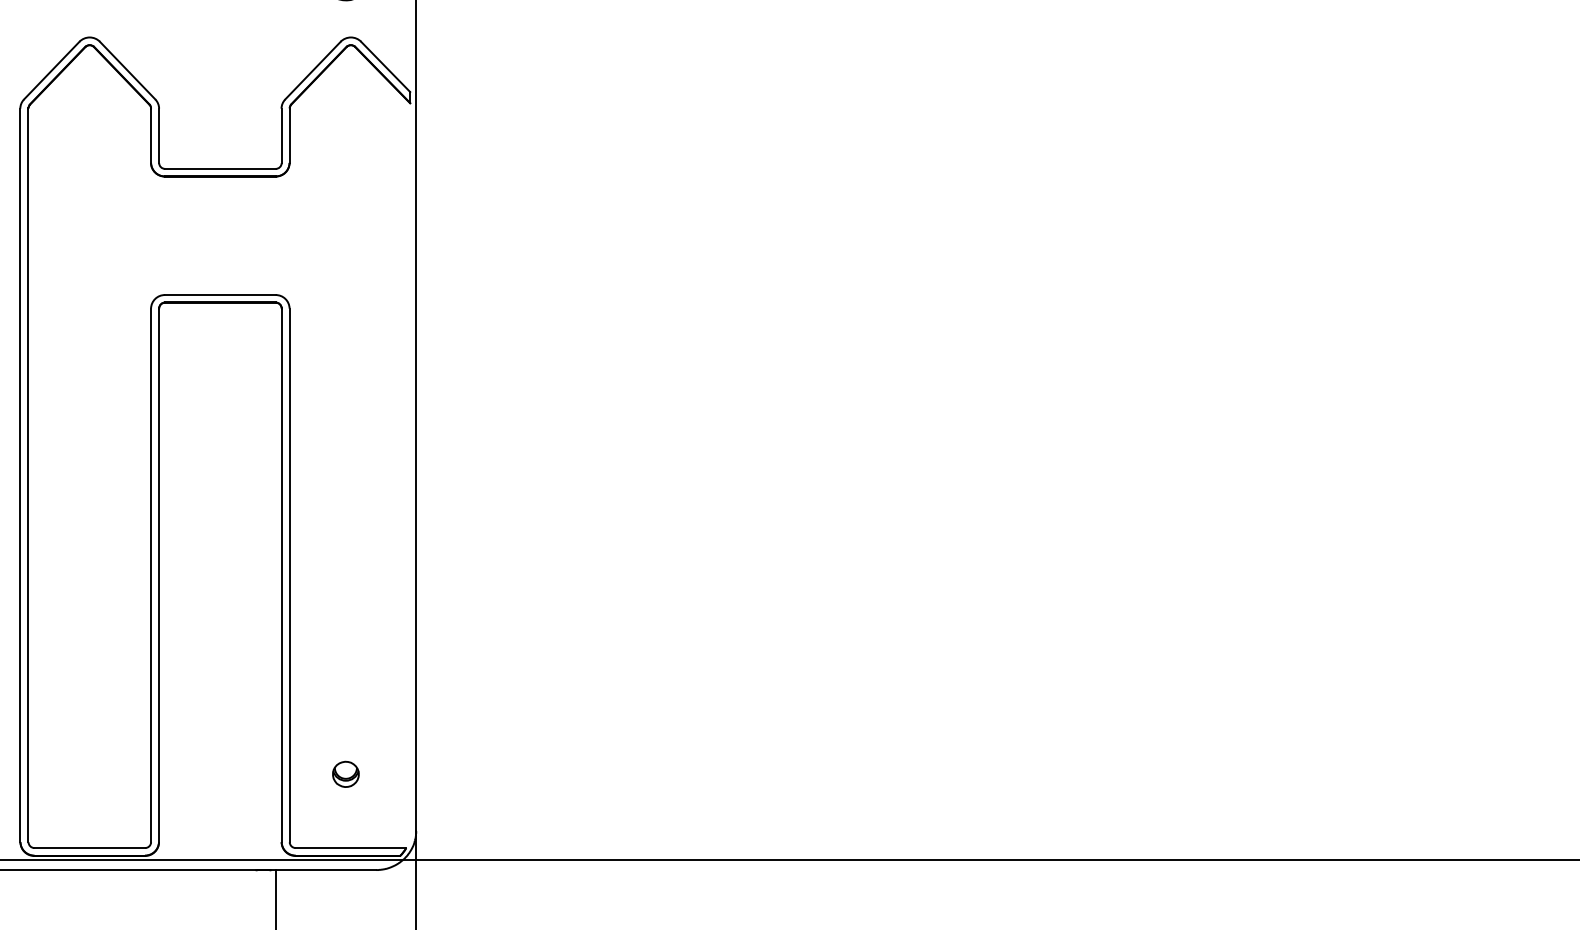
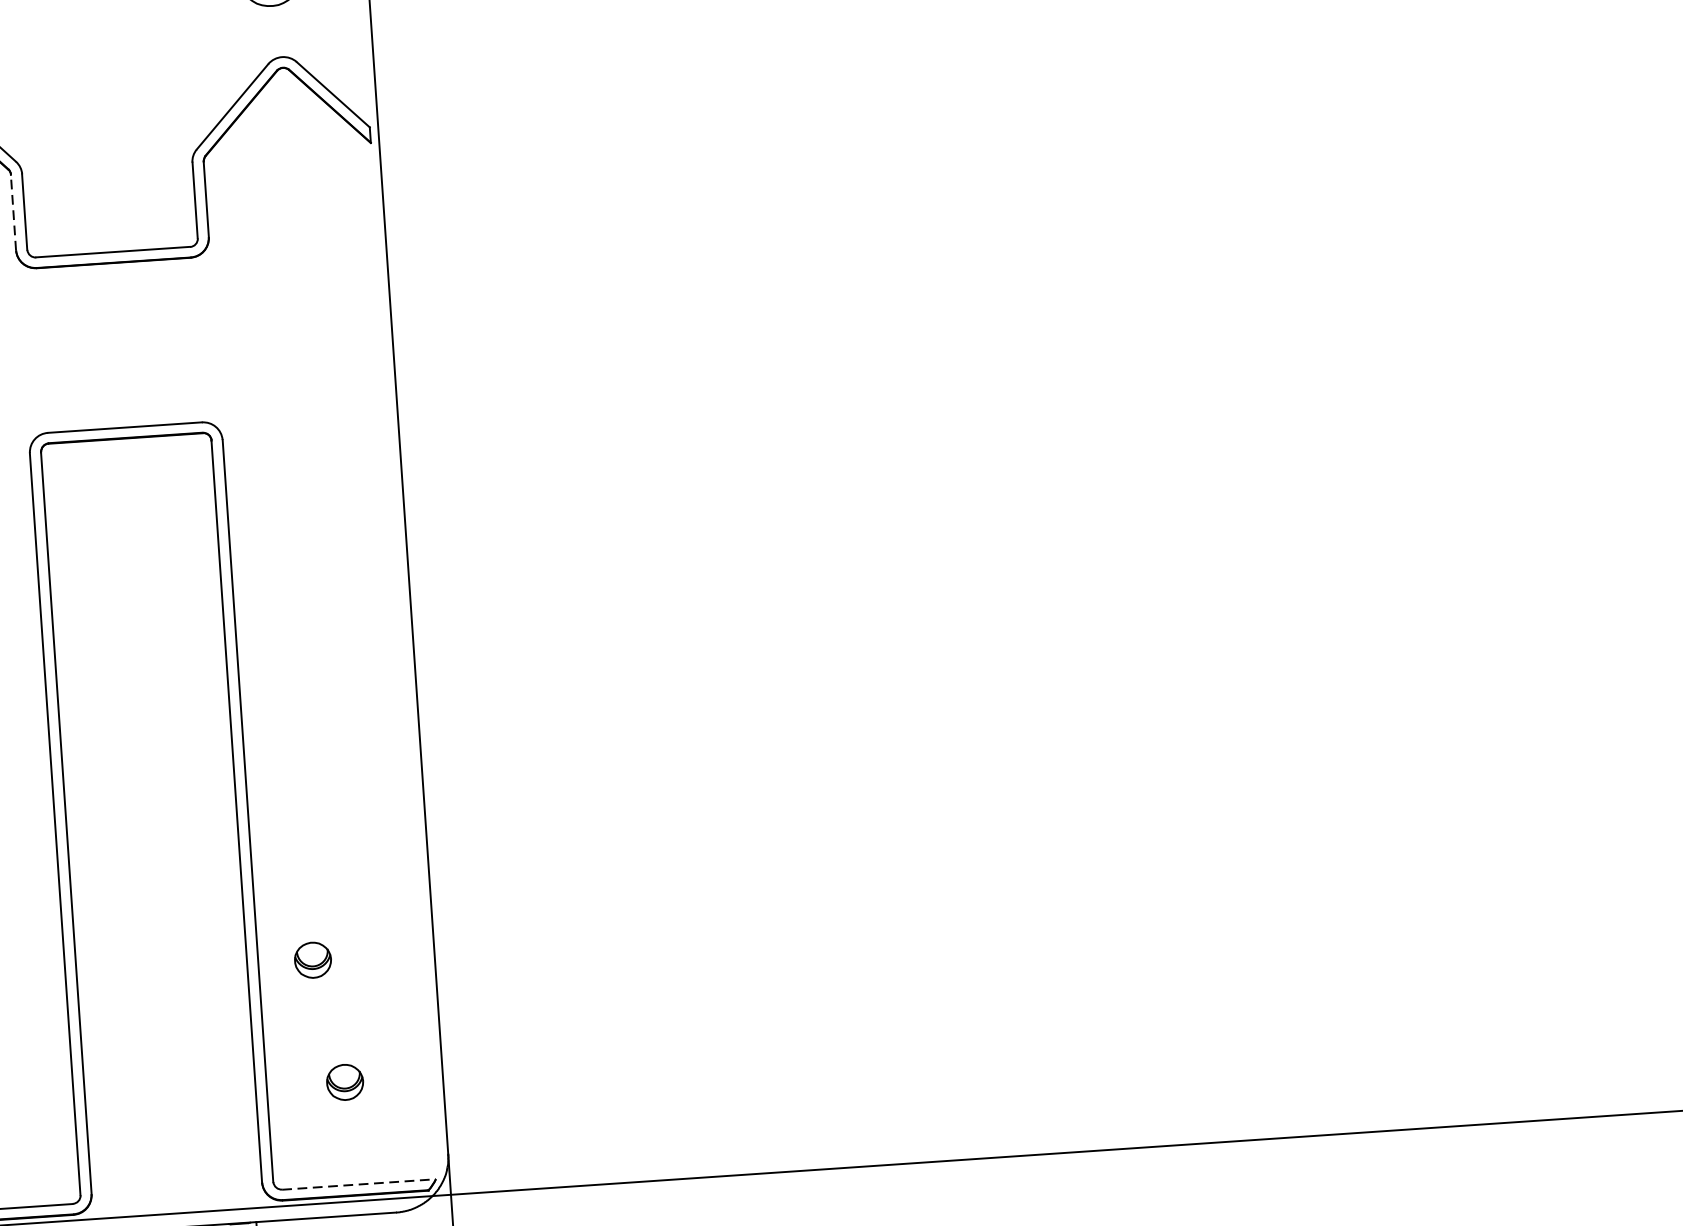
line: (151, 135) -> (14, 212), solid -> dashed
part: (328, 684) -> (312, 959), added
line: (351, 848) -> (359, 1184), solid -> dashed

